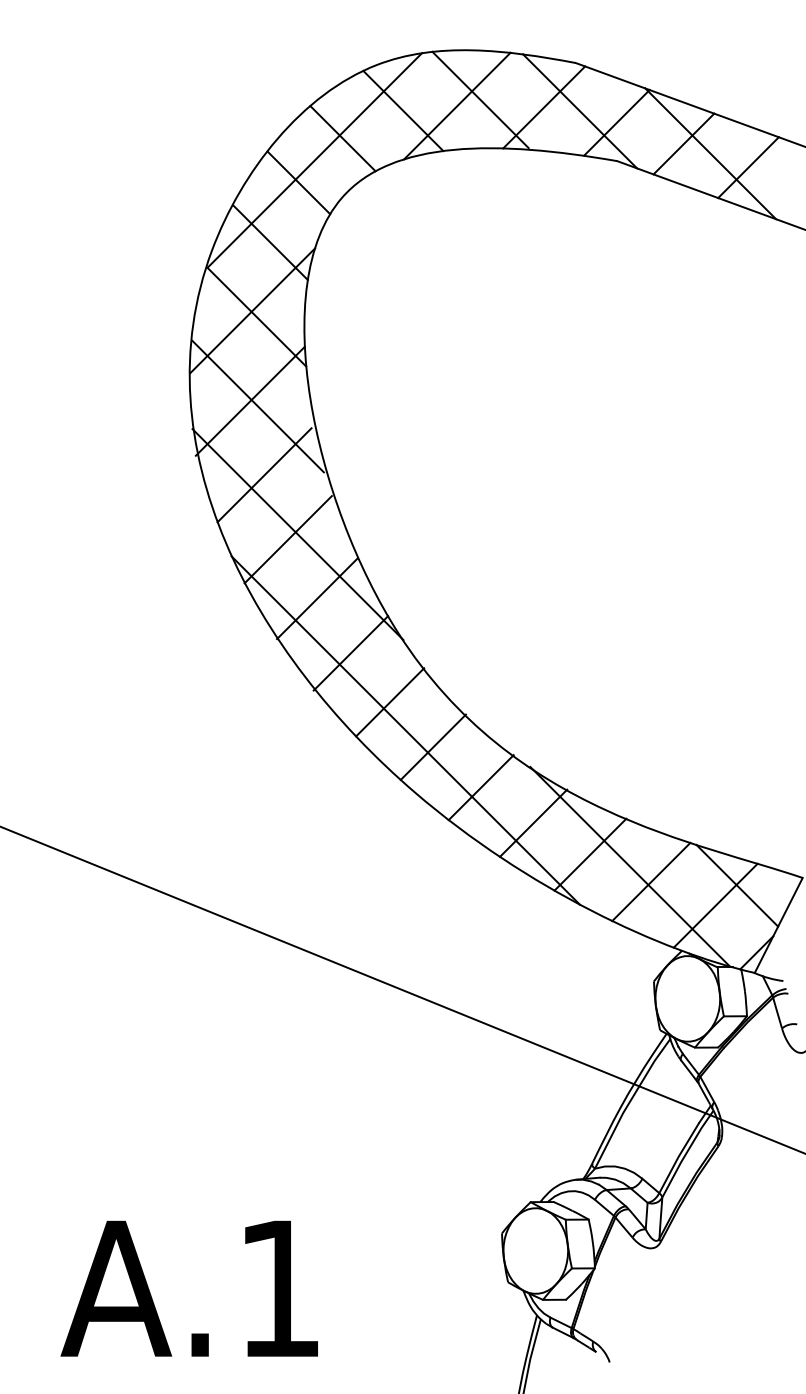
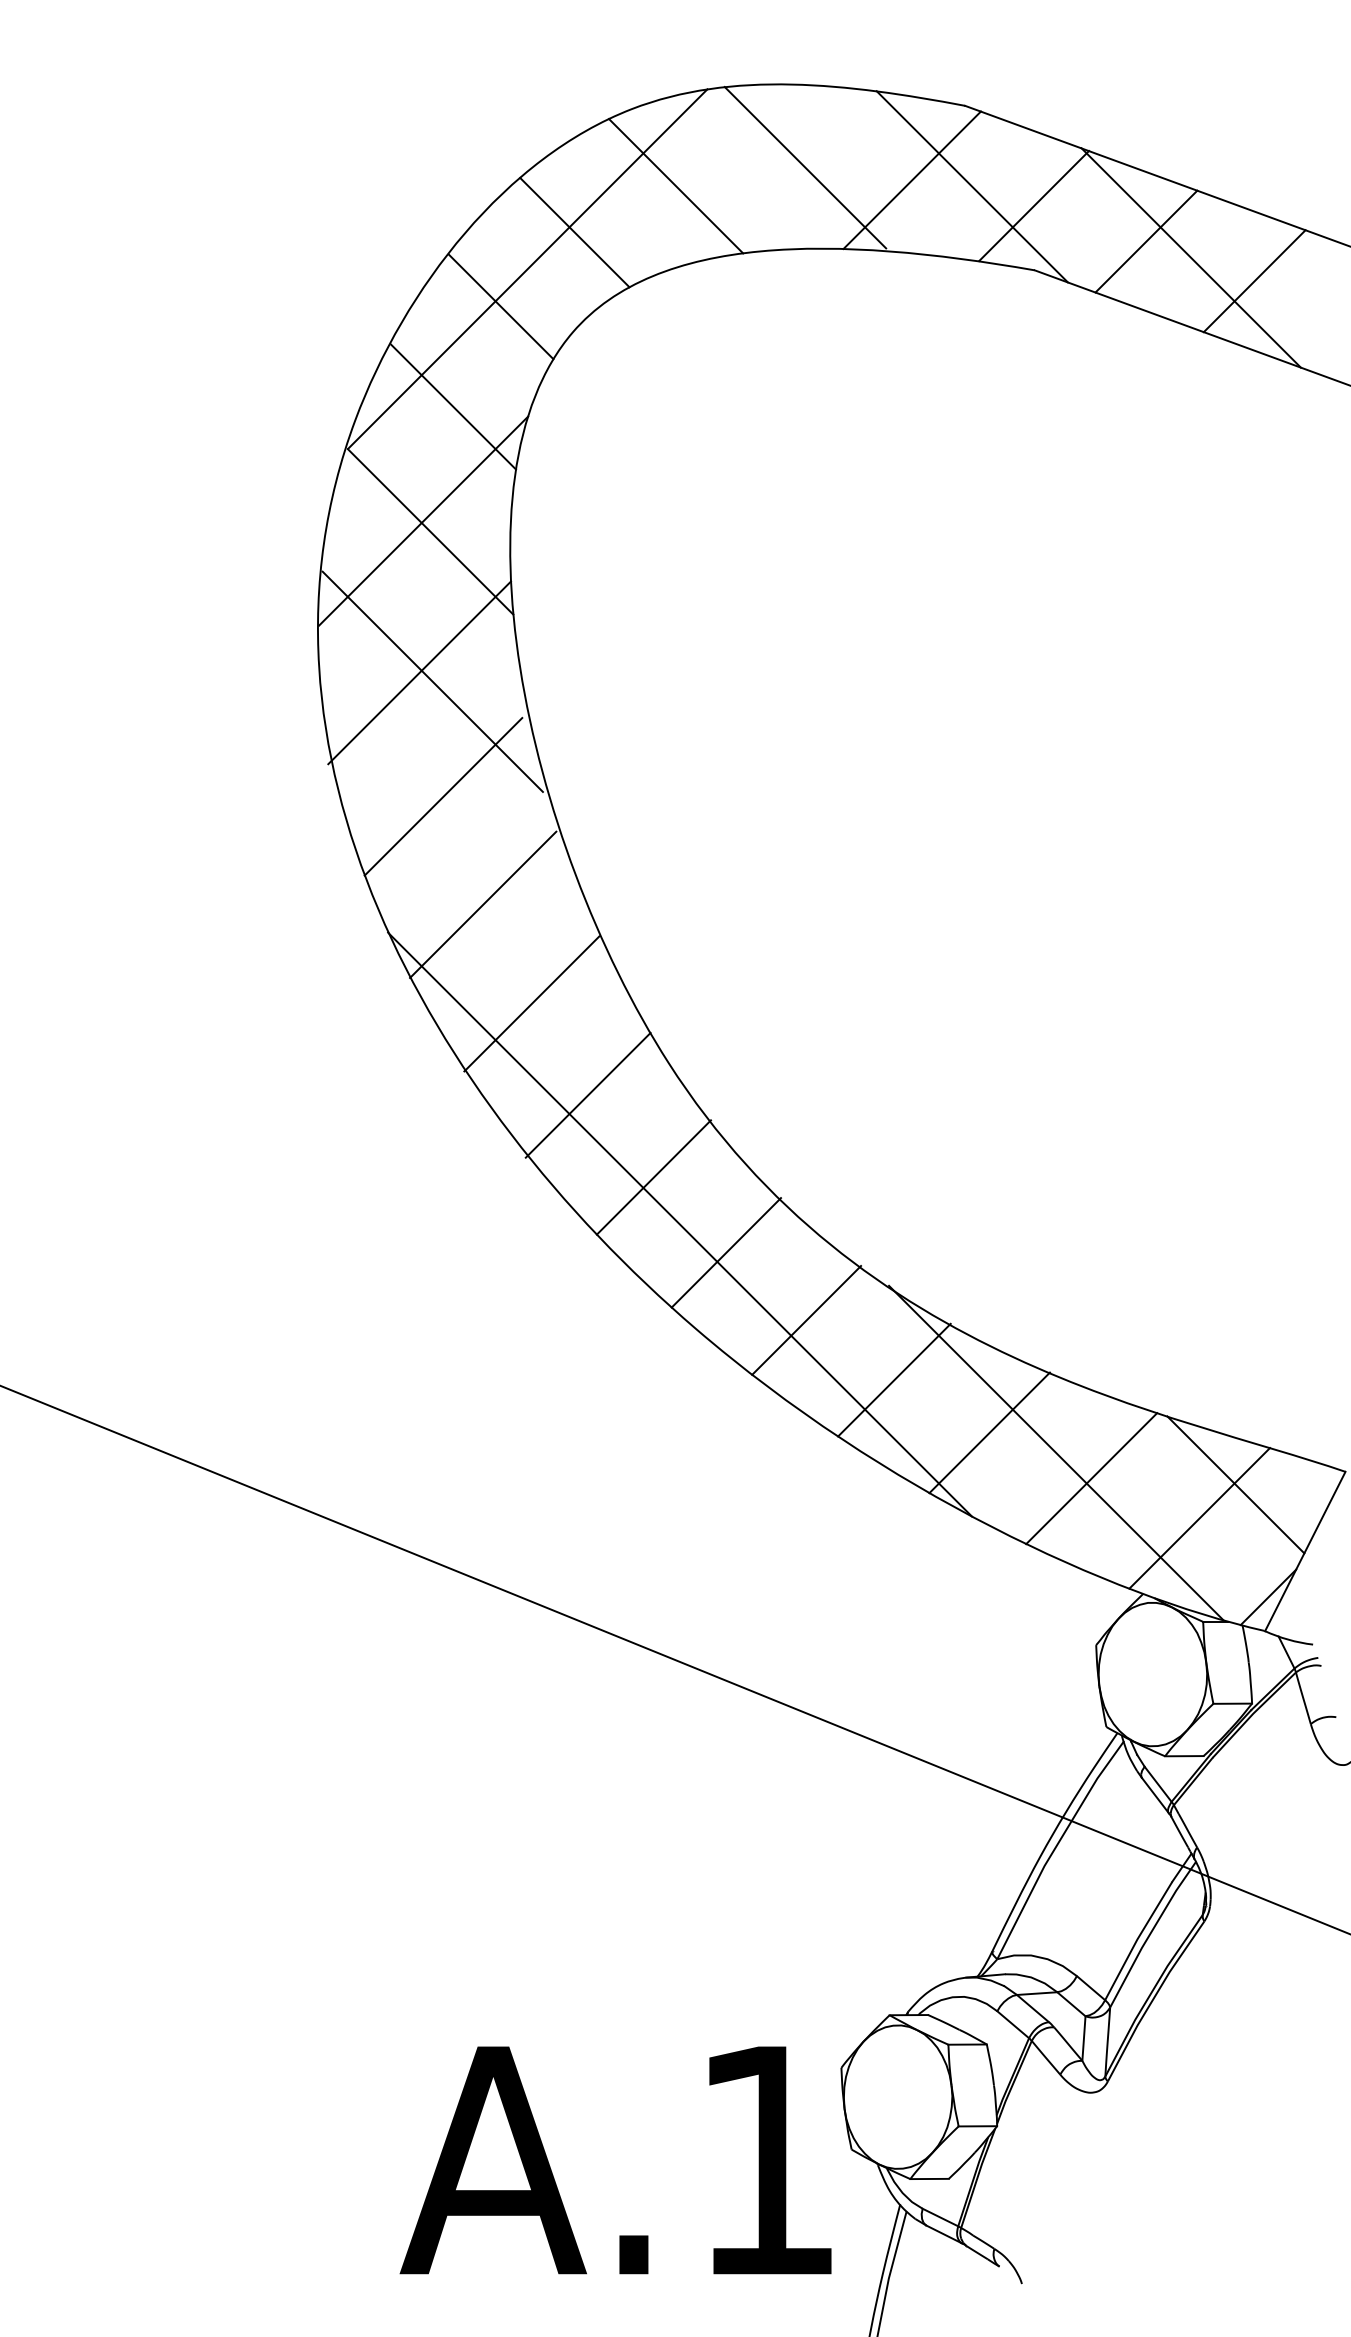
line: (457, 105) -> (766, 177), removed
line: (297, 534) -> (498, 896), removed
text: (188, 1288) -> (614, 2159), moved

